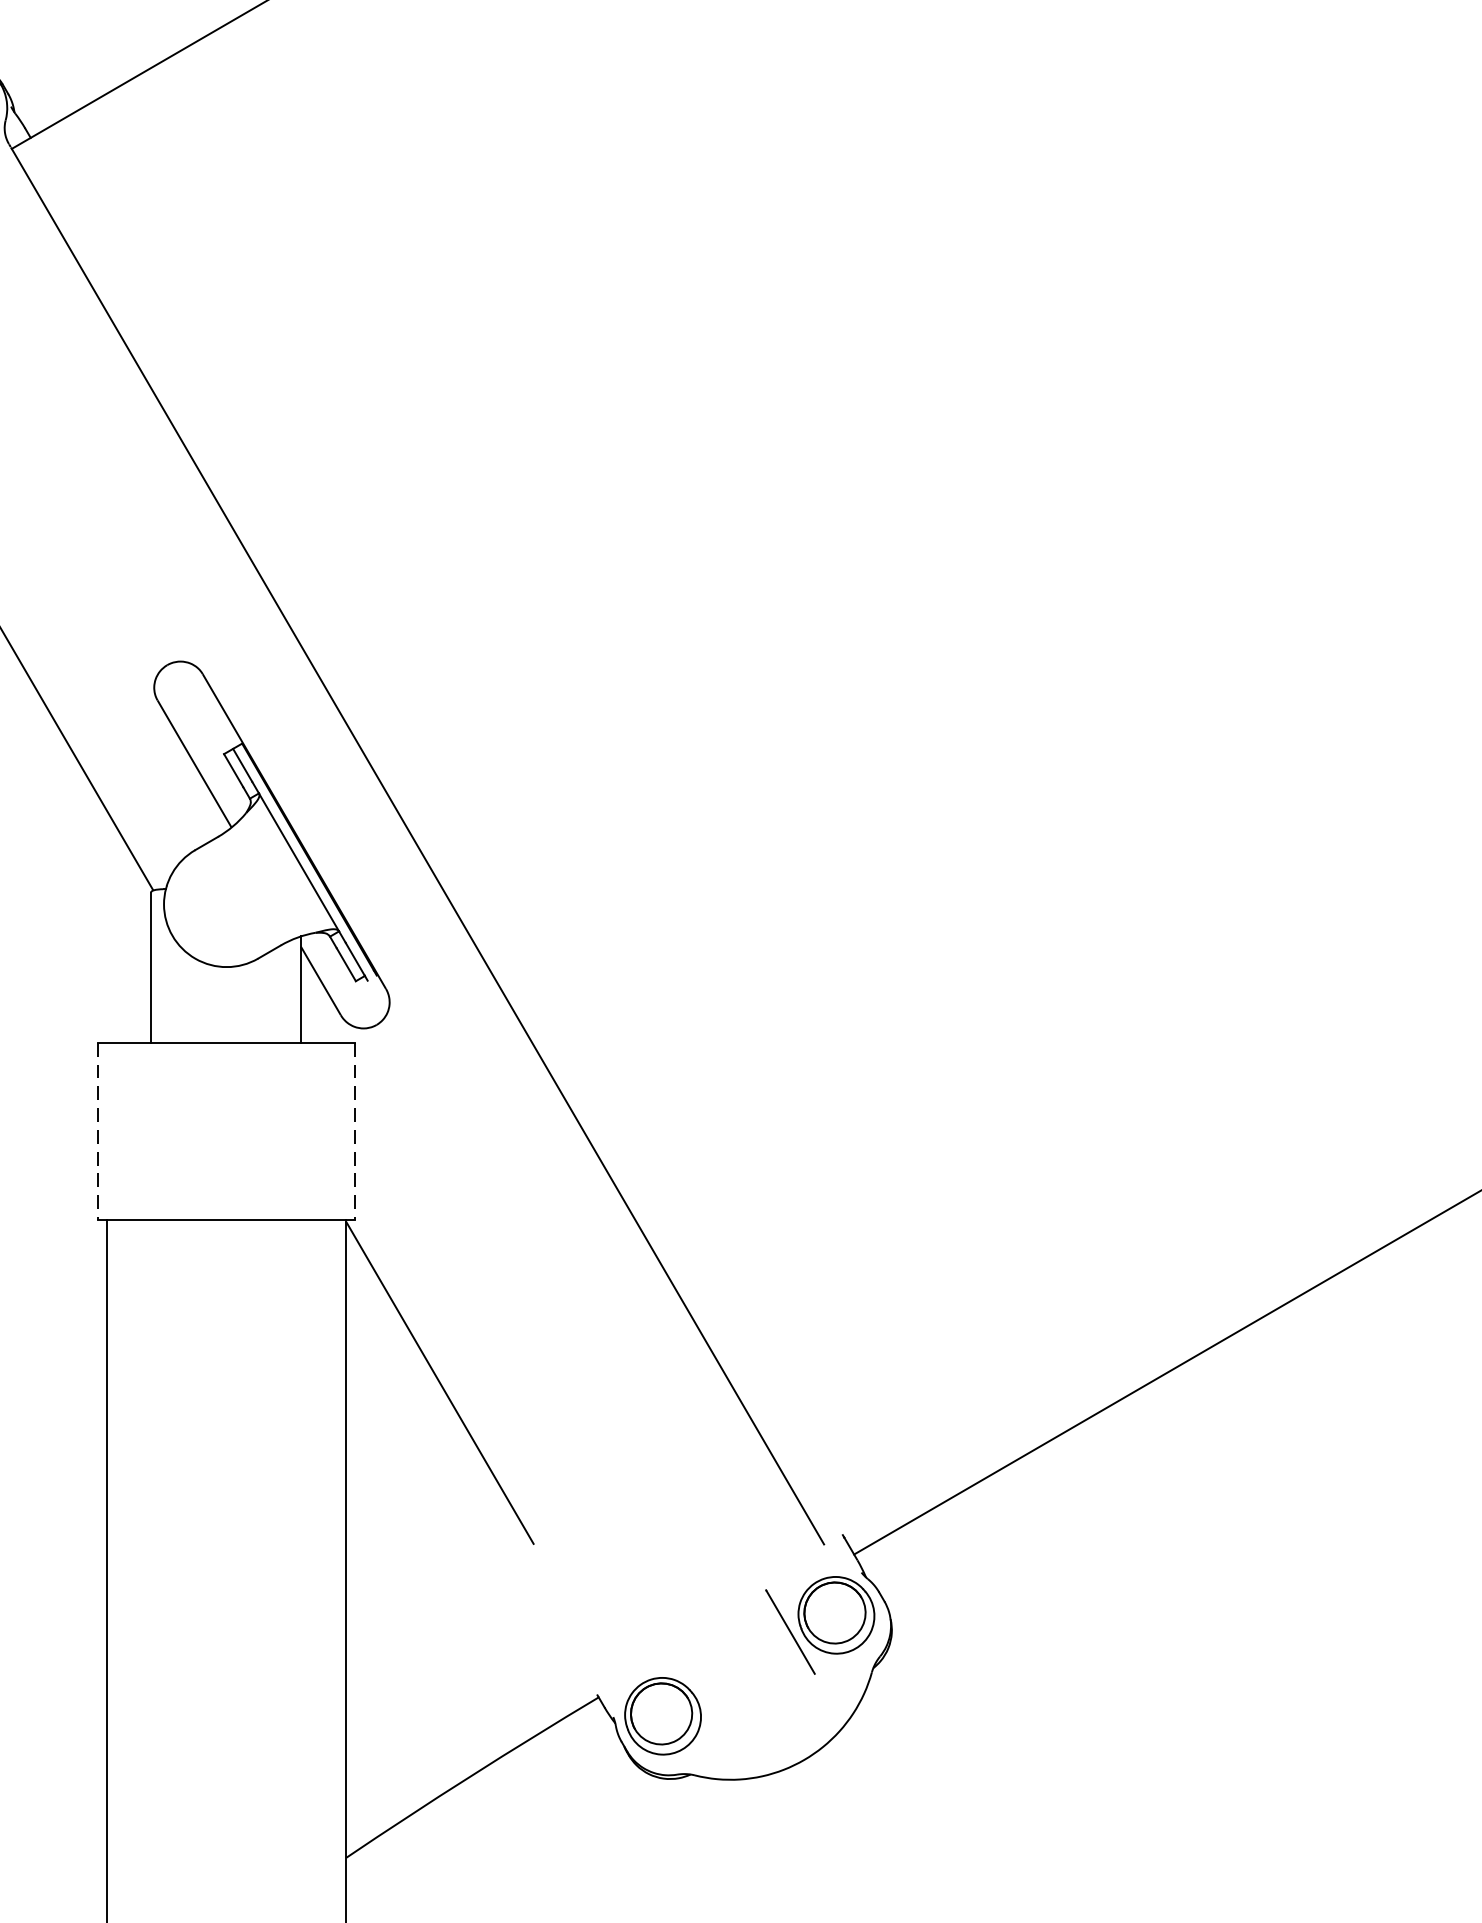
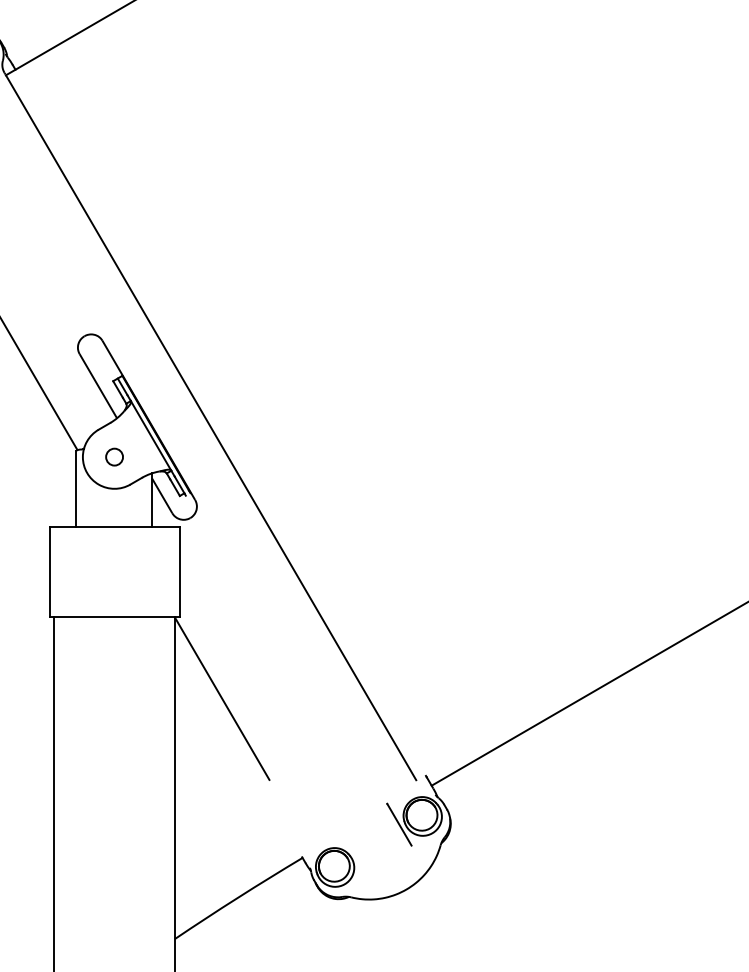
circle: (226, 903) -> (114, 456), added
line: (97, 1132) -> (49, 572), dashed -> solid
line: (355, 1132) -> (179, 572), dashed -> solid

